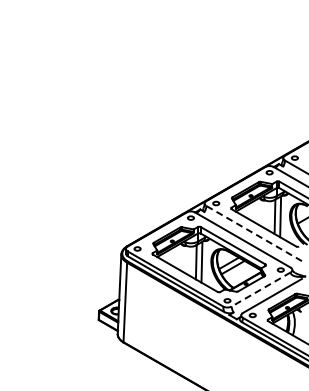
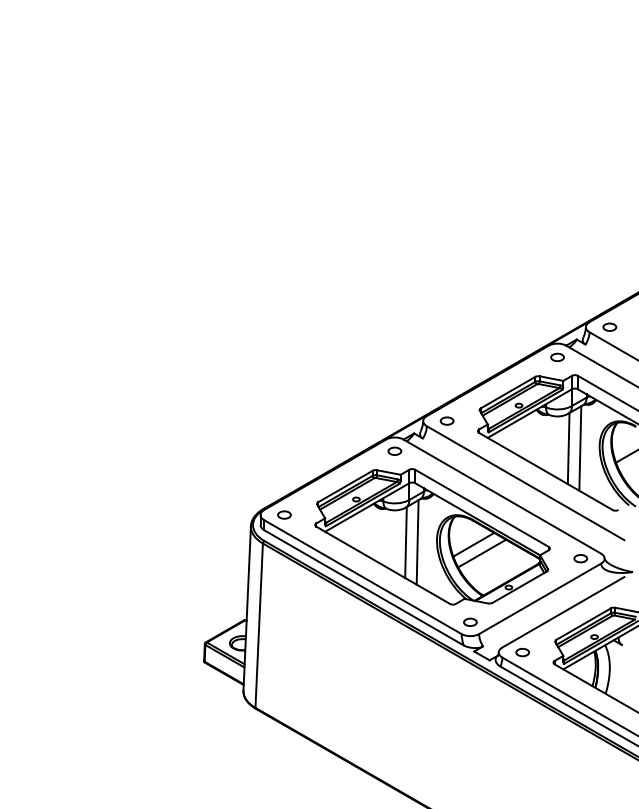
line: (253, 233) -> (524, 483), dashed -> solid
line: (260, 289) -> (538, 598), dashed -> solid

